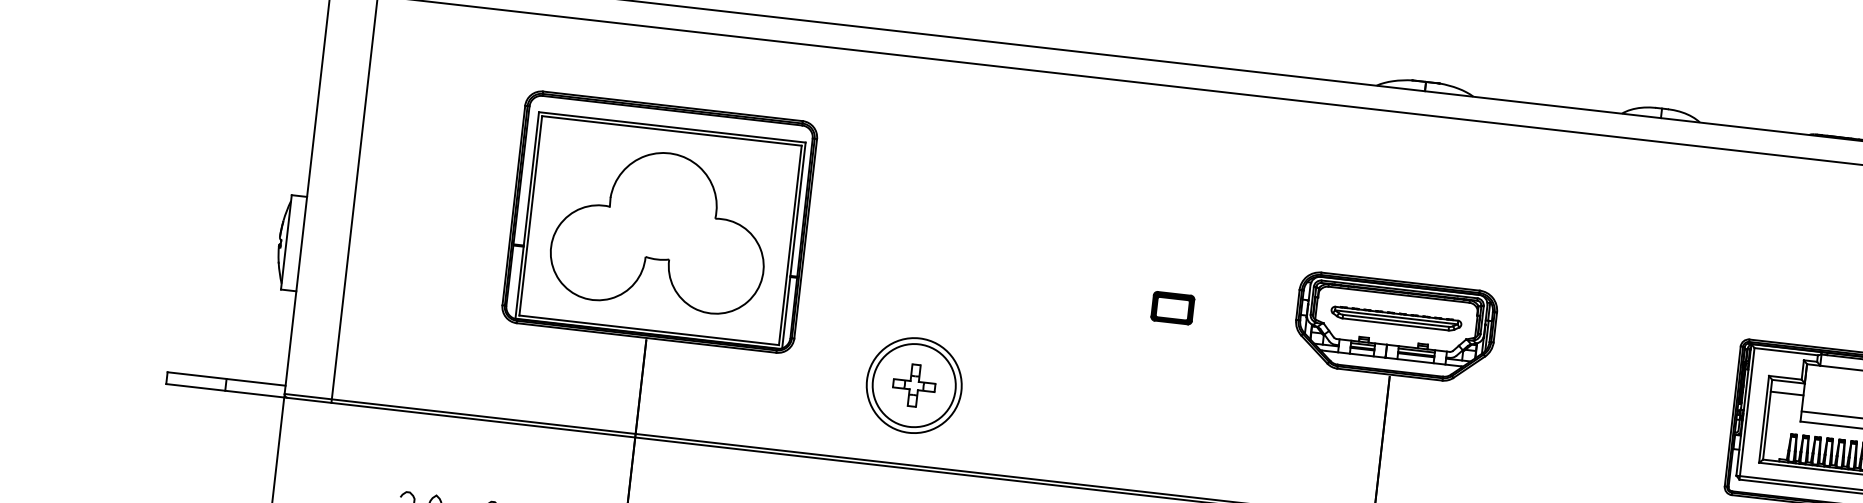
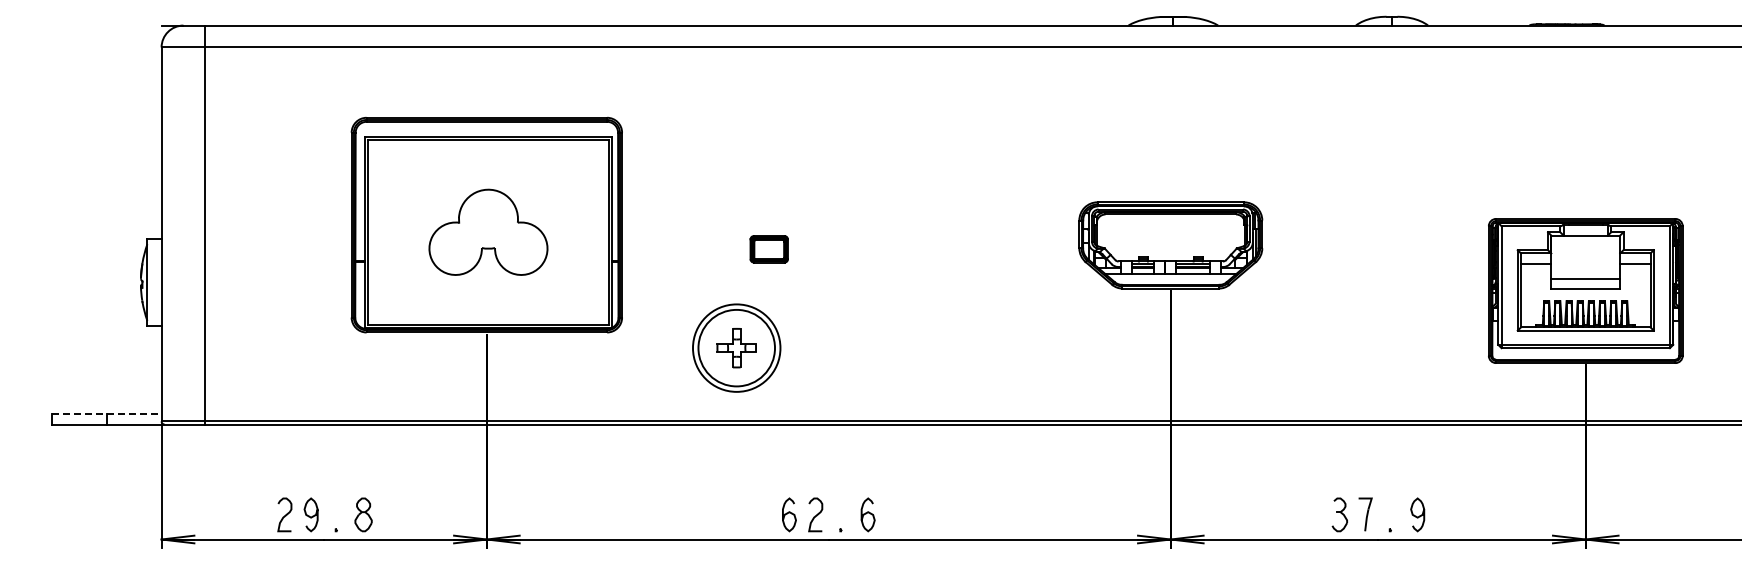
part: (660, 230) -> (488, 232), size x0.6
part: (1172, 308) -> (768, 249), moved
part: (1396, 318) -> (1170, 236), removed
line: (226, 378) -> (106, 413), solid -> dashed

